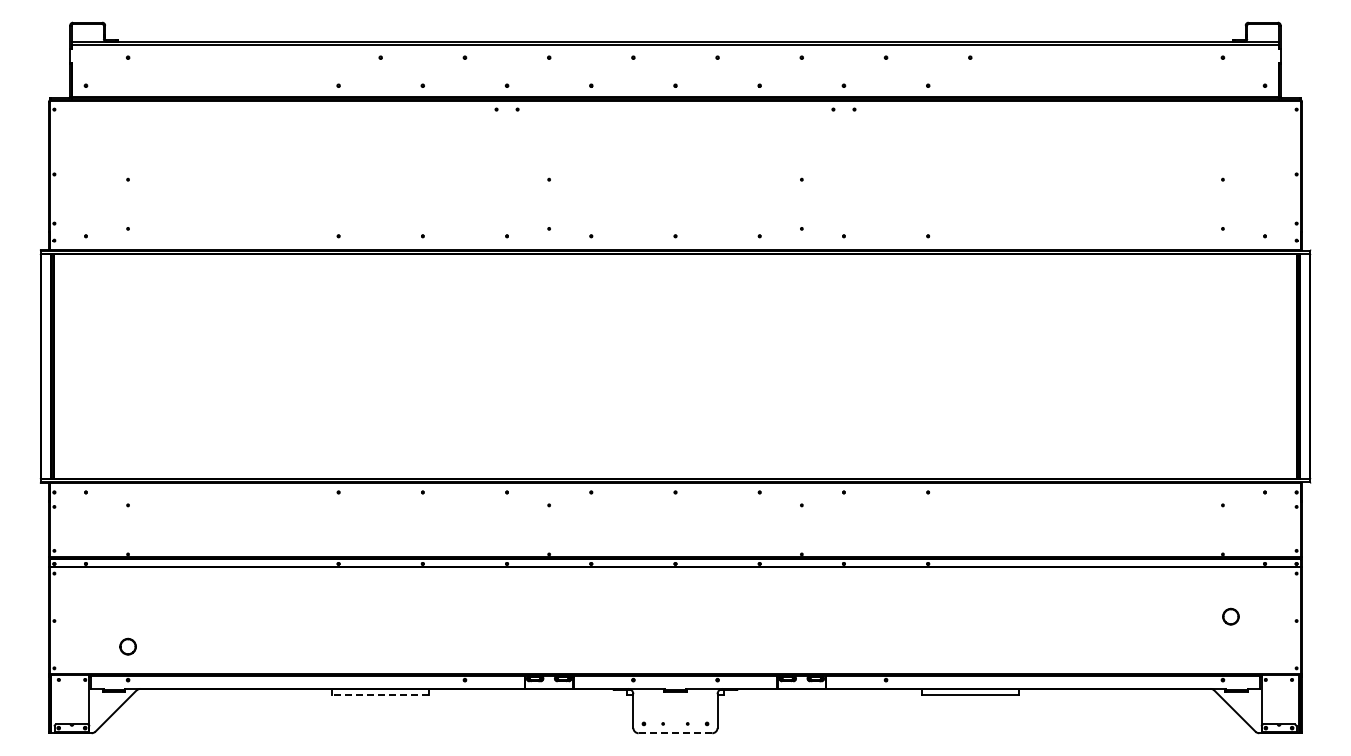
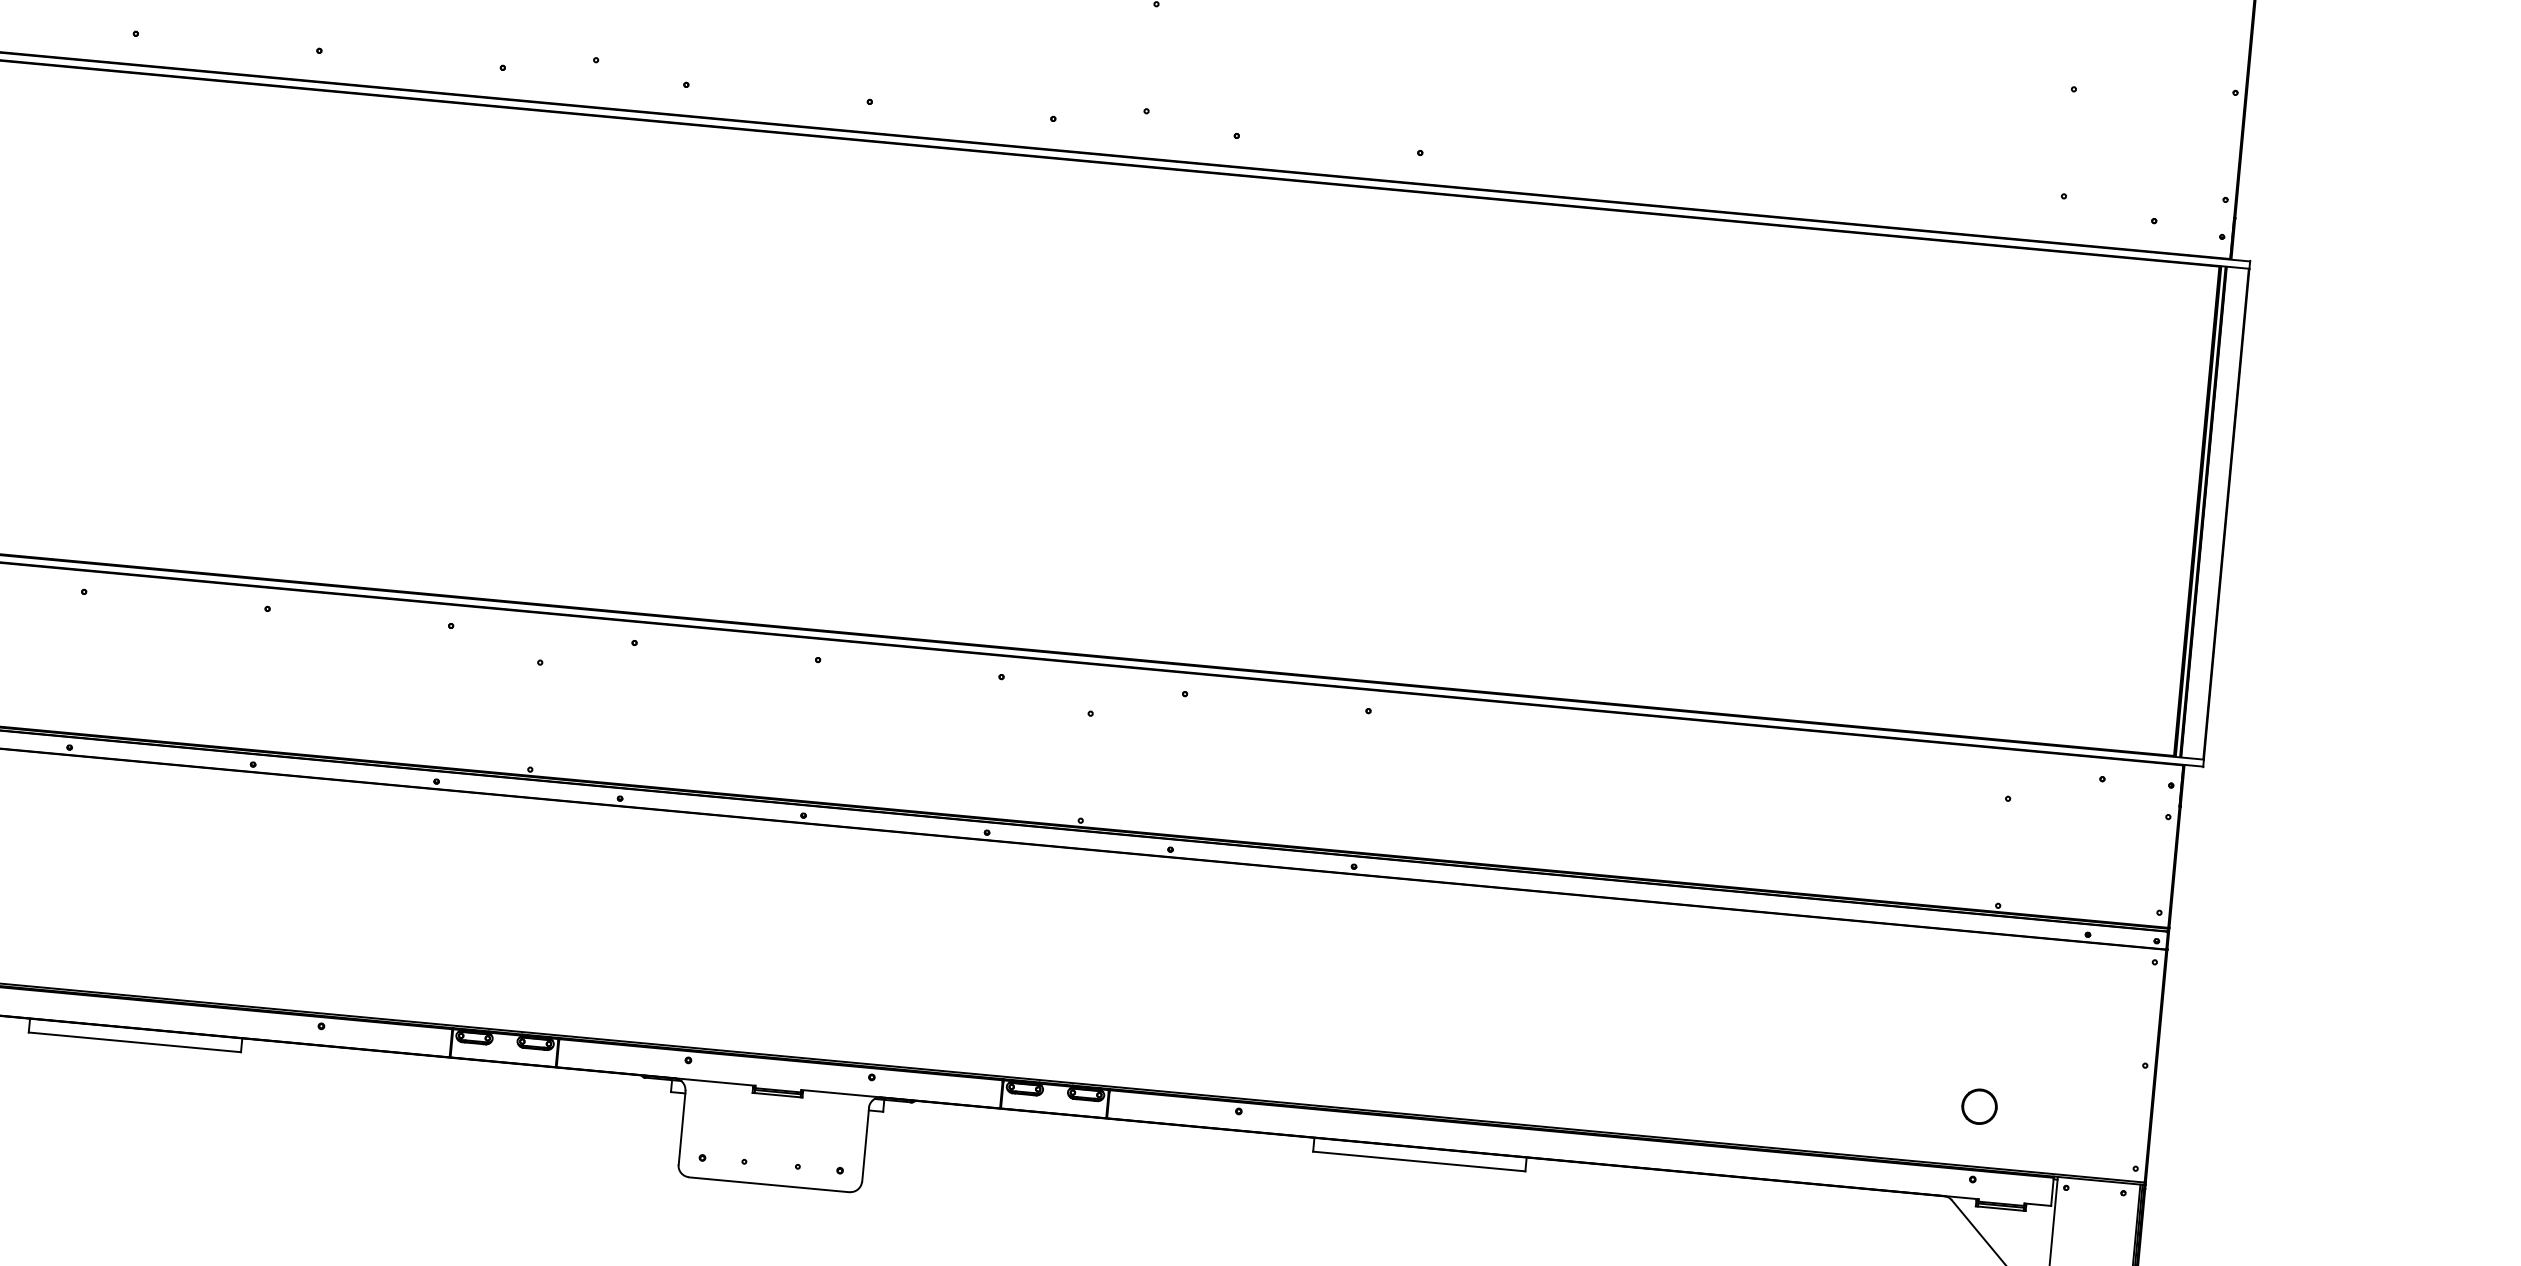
part: (1230, 616) -> (1978, 1106), moved
line: (380, 695) -> (134, 1042), dashed -> solid
line: (675, 733) -> (769, 1185), dashed -> solid

